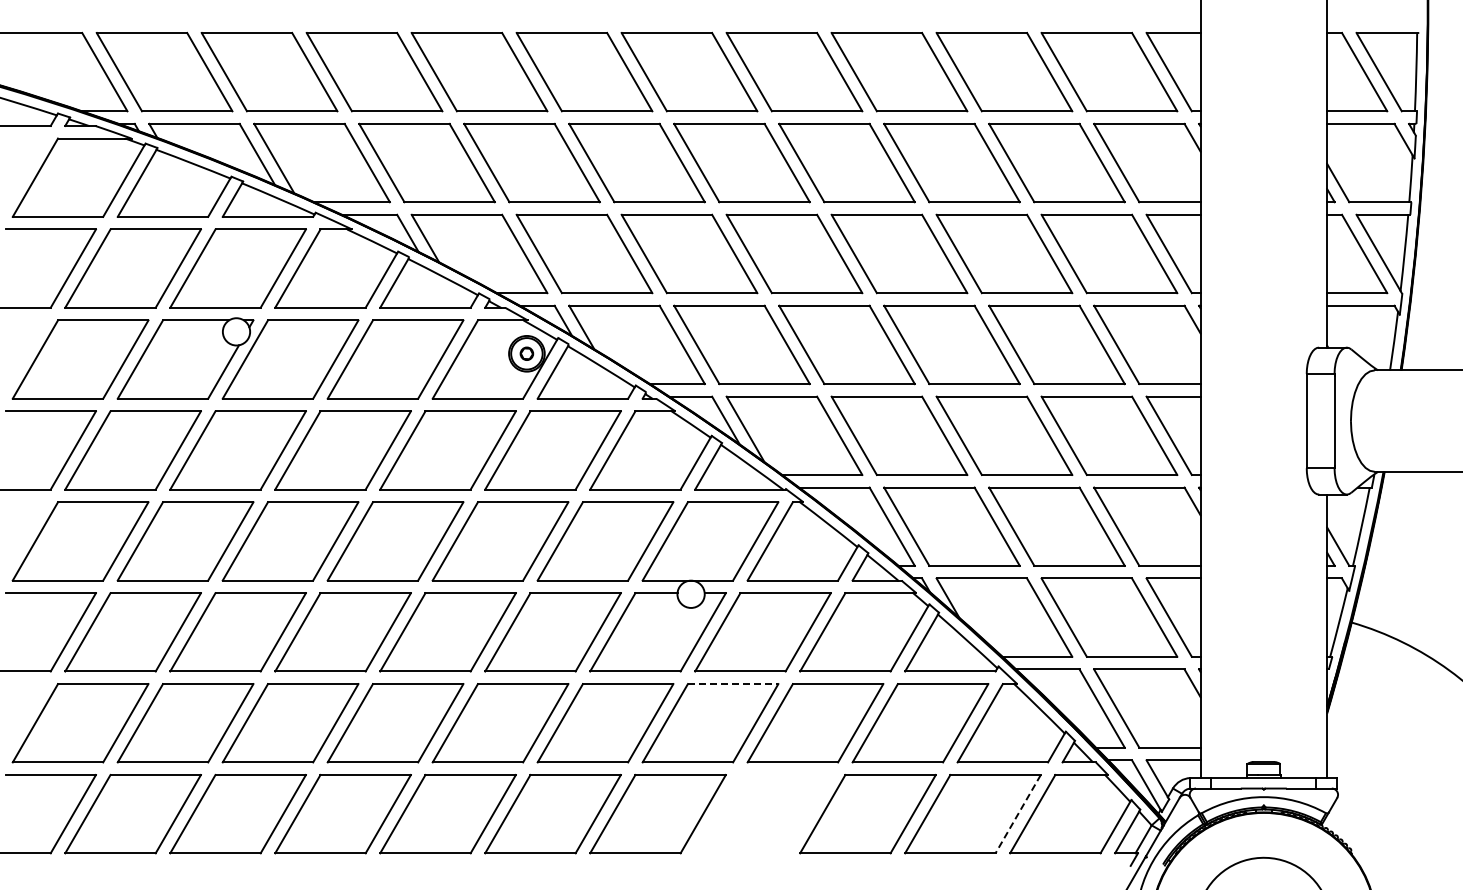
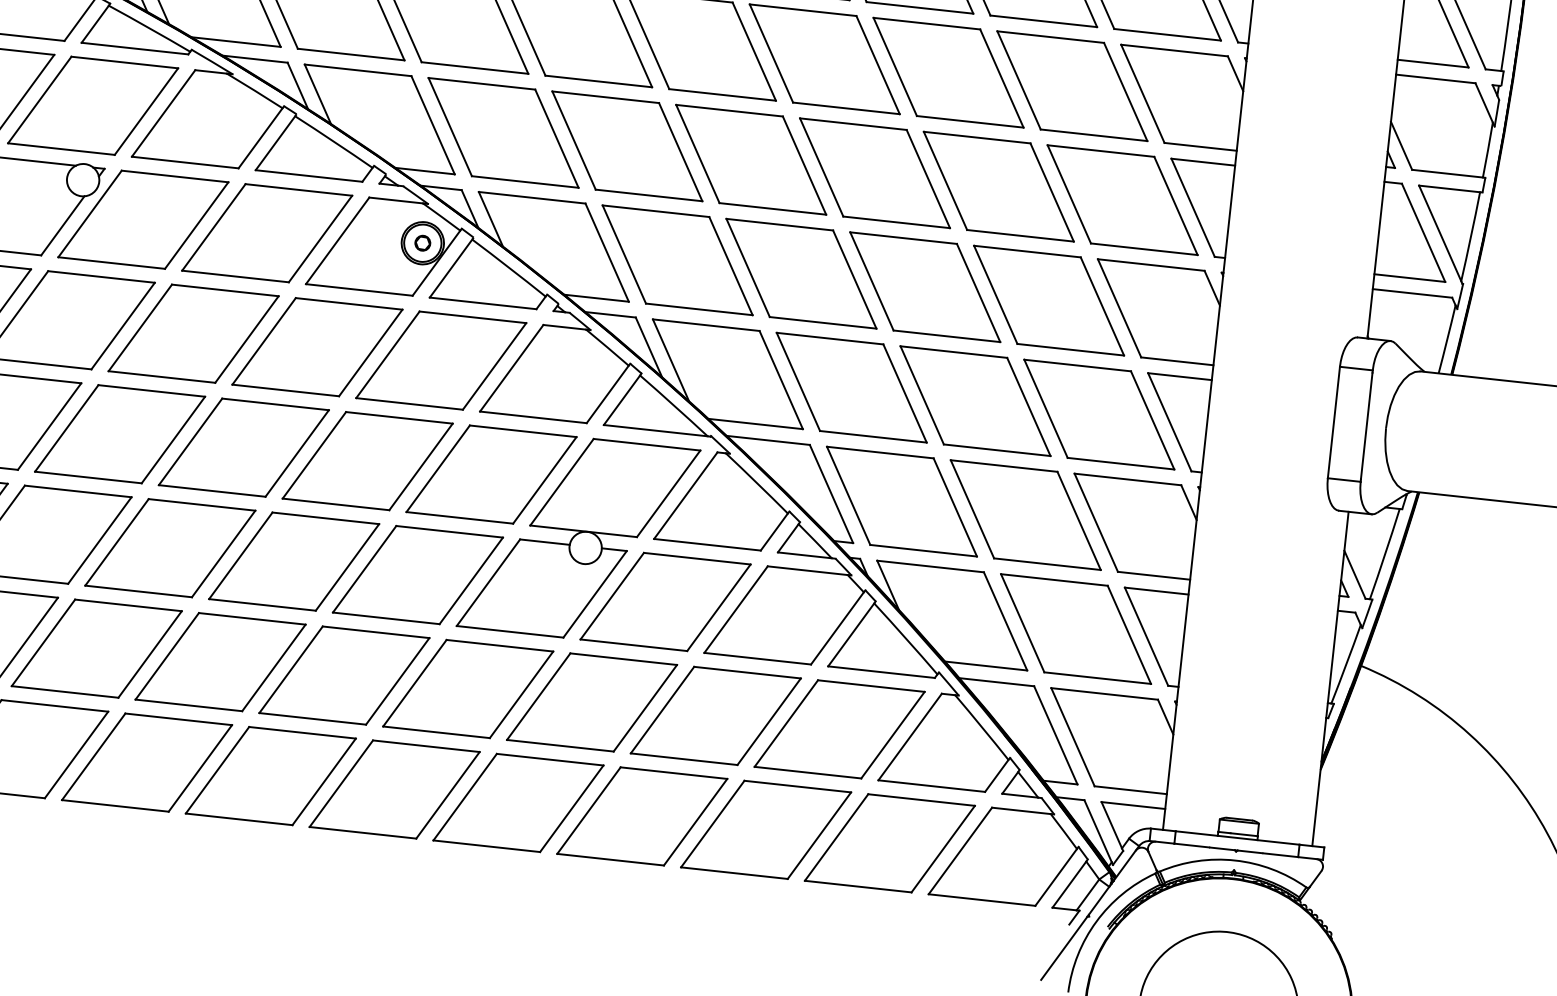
line: (733, 684) -> (624, 659), dashed -> solid
part: (762, 814) -> (641, 816), added
line: (1017, 814) -> (942, 849), dashed -> solid

